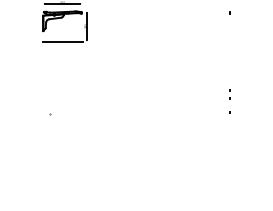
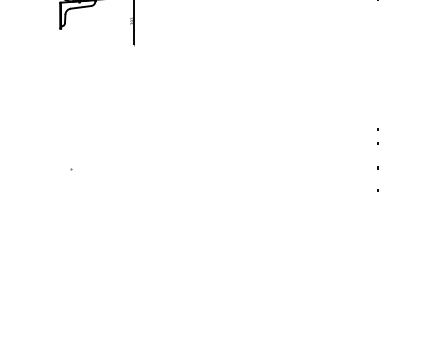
line: (62, 41) -> (93, 46), removed

